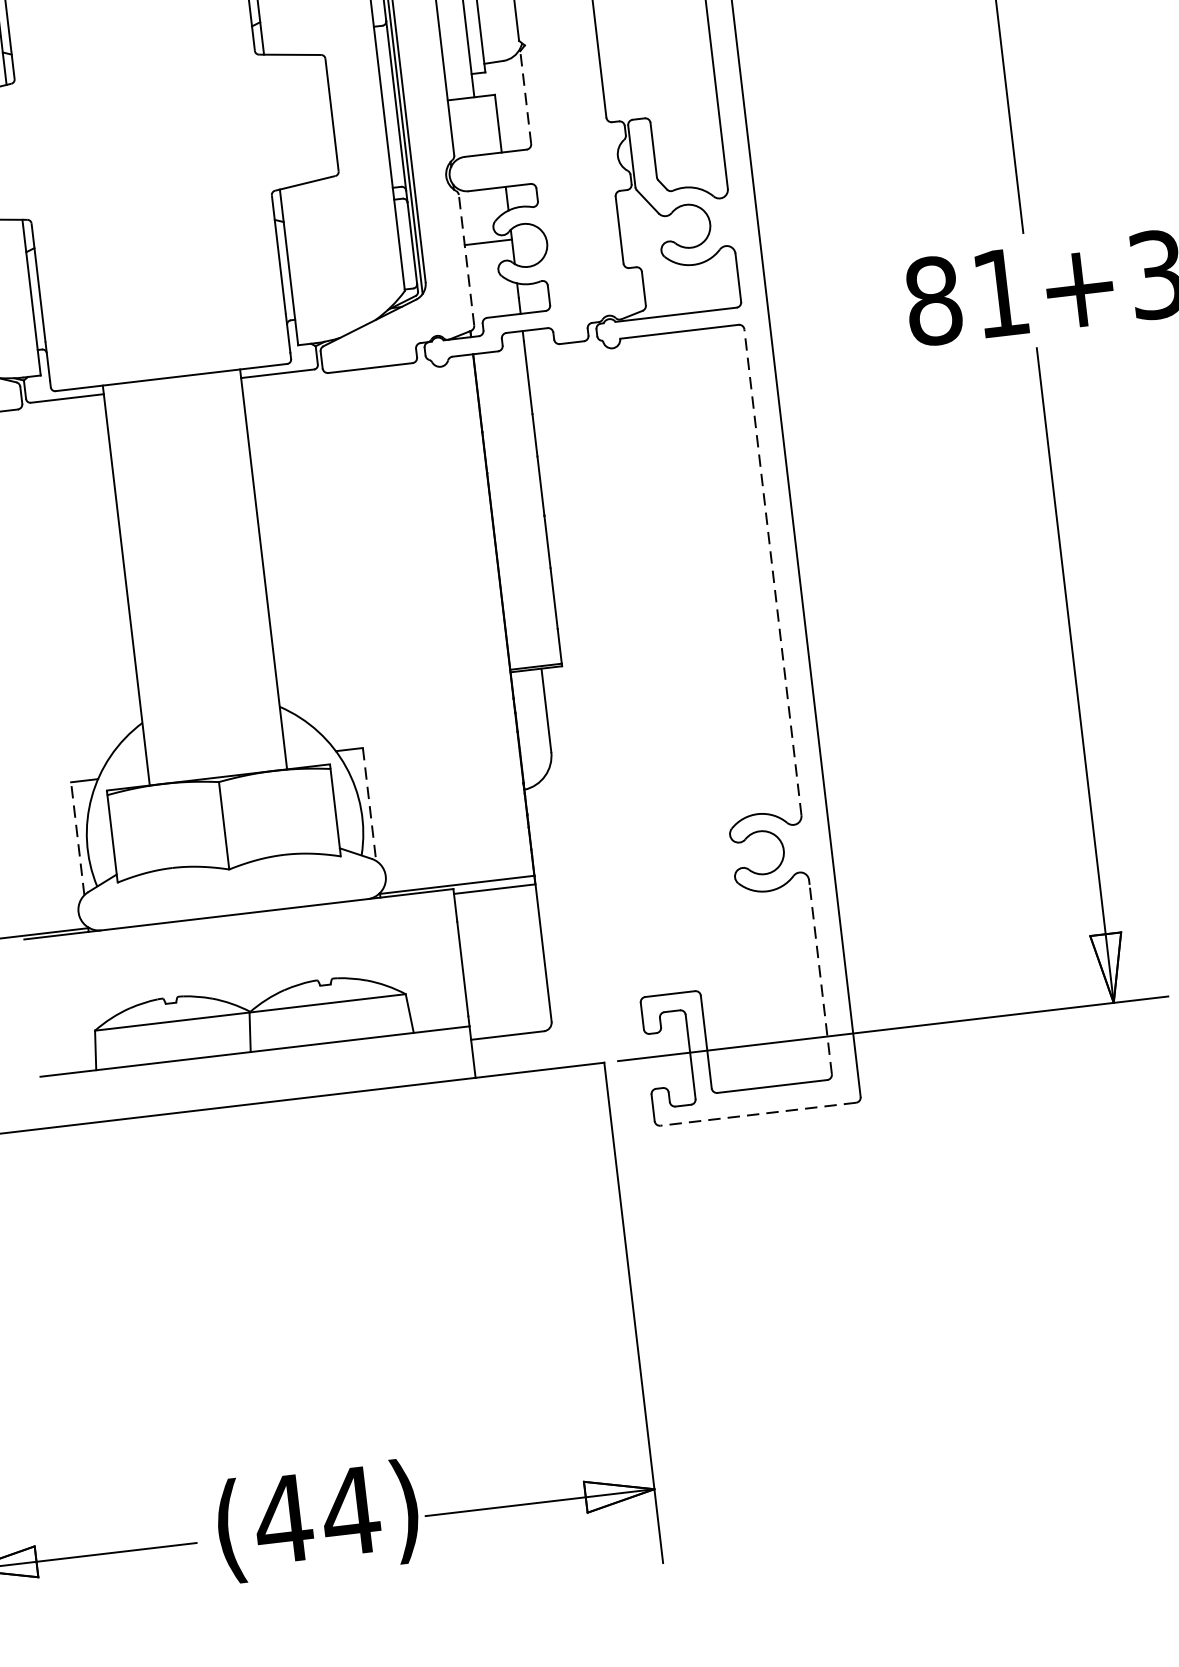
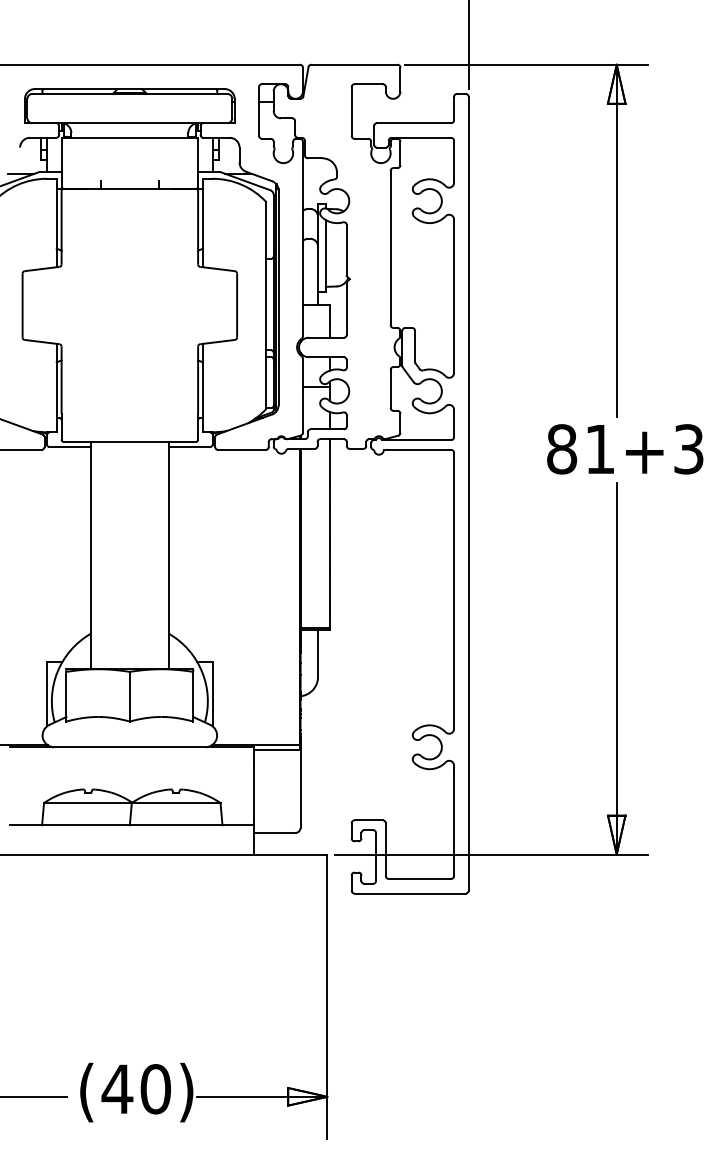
line: (524, 95) -> (346, 307), dashed -> solid
line: (465, 259) -> (302, 395), dashed -> solid
line: (773, 571) -> (454, 590), dashed -> solid
line: (369, 804) -> (212, 694), dashed -> solid
line: (76, 837) -> (46, 693), dashed -> solid
line: (821, 978) -> (454, 821), dashed -> solid
line: (758, 1114) -> (410, 893), dashed -> solid
text: (350, 1511) -> (155, 1089), (44) -> (40)

